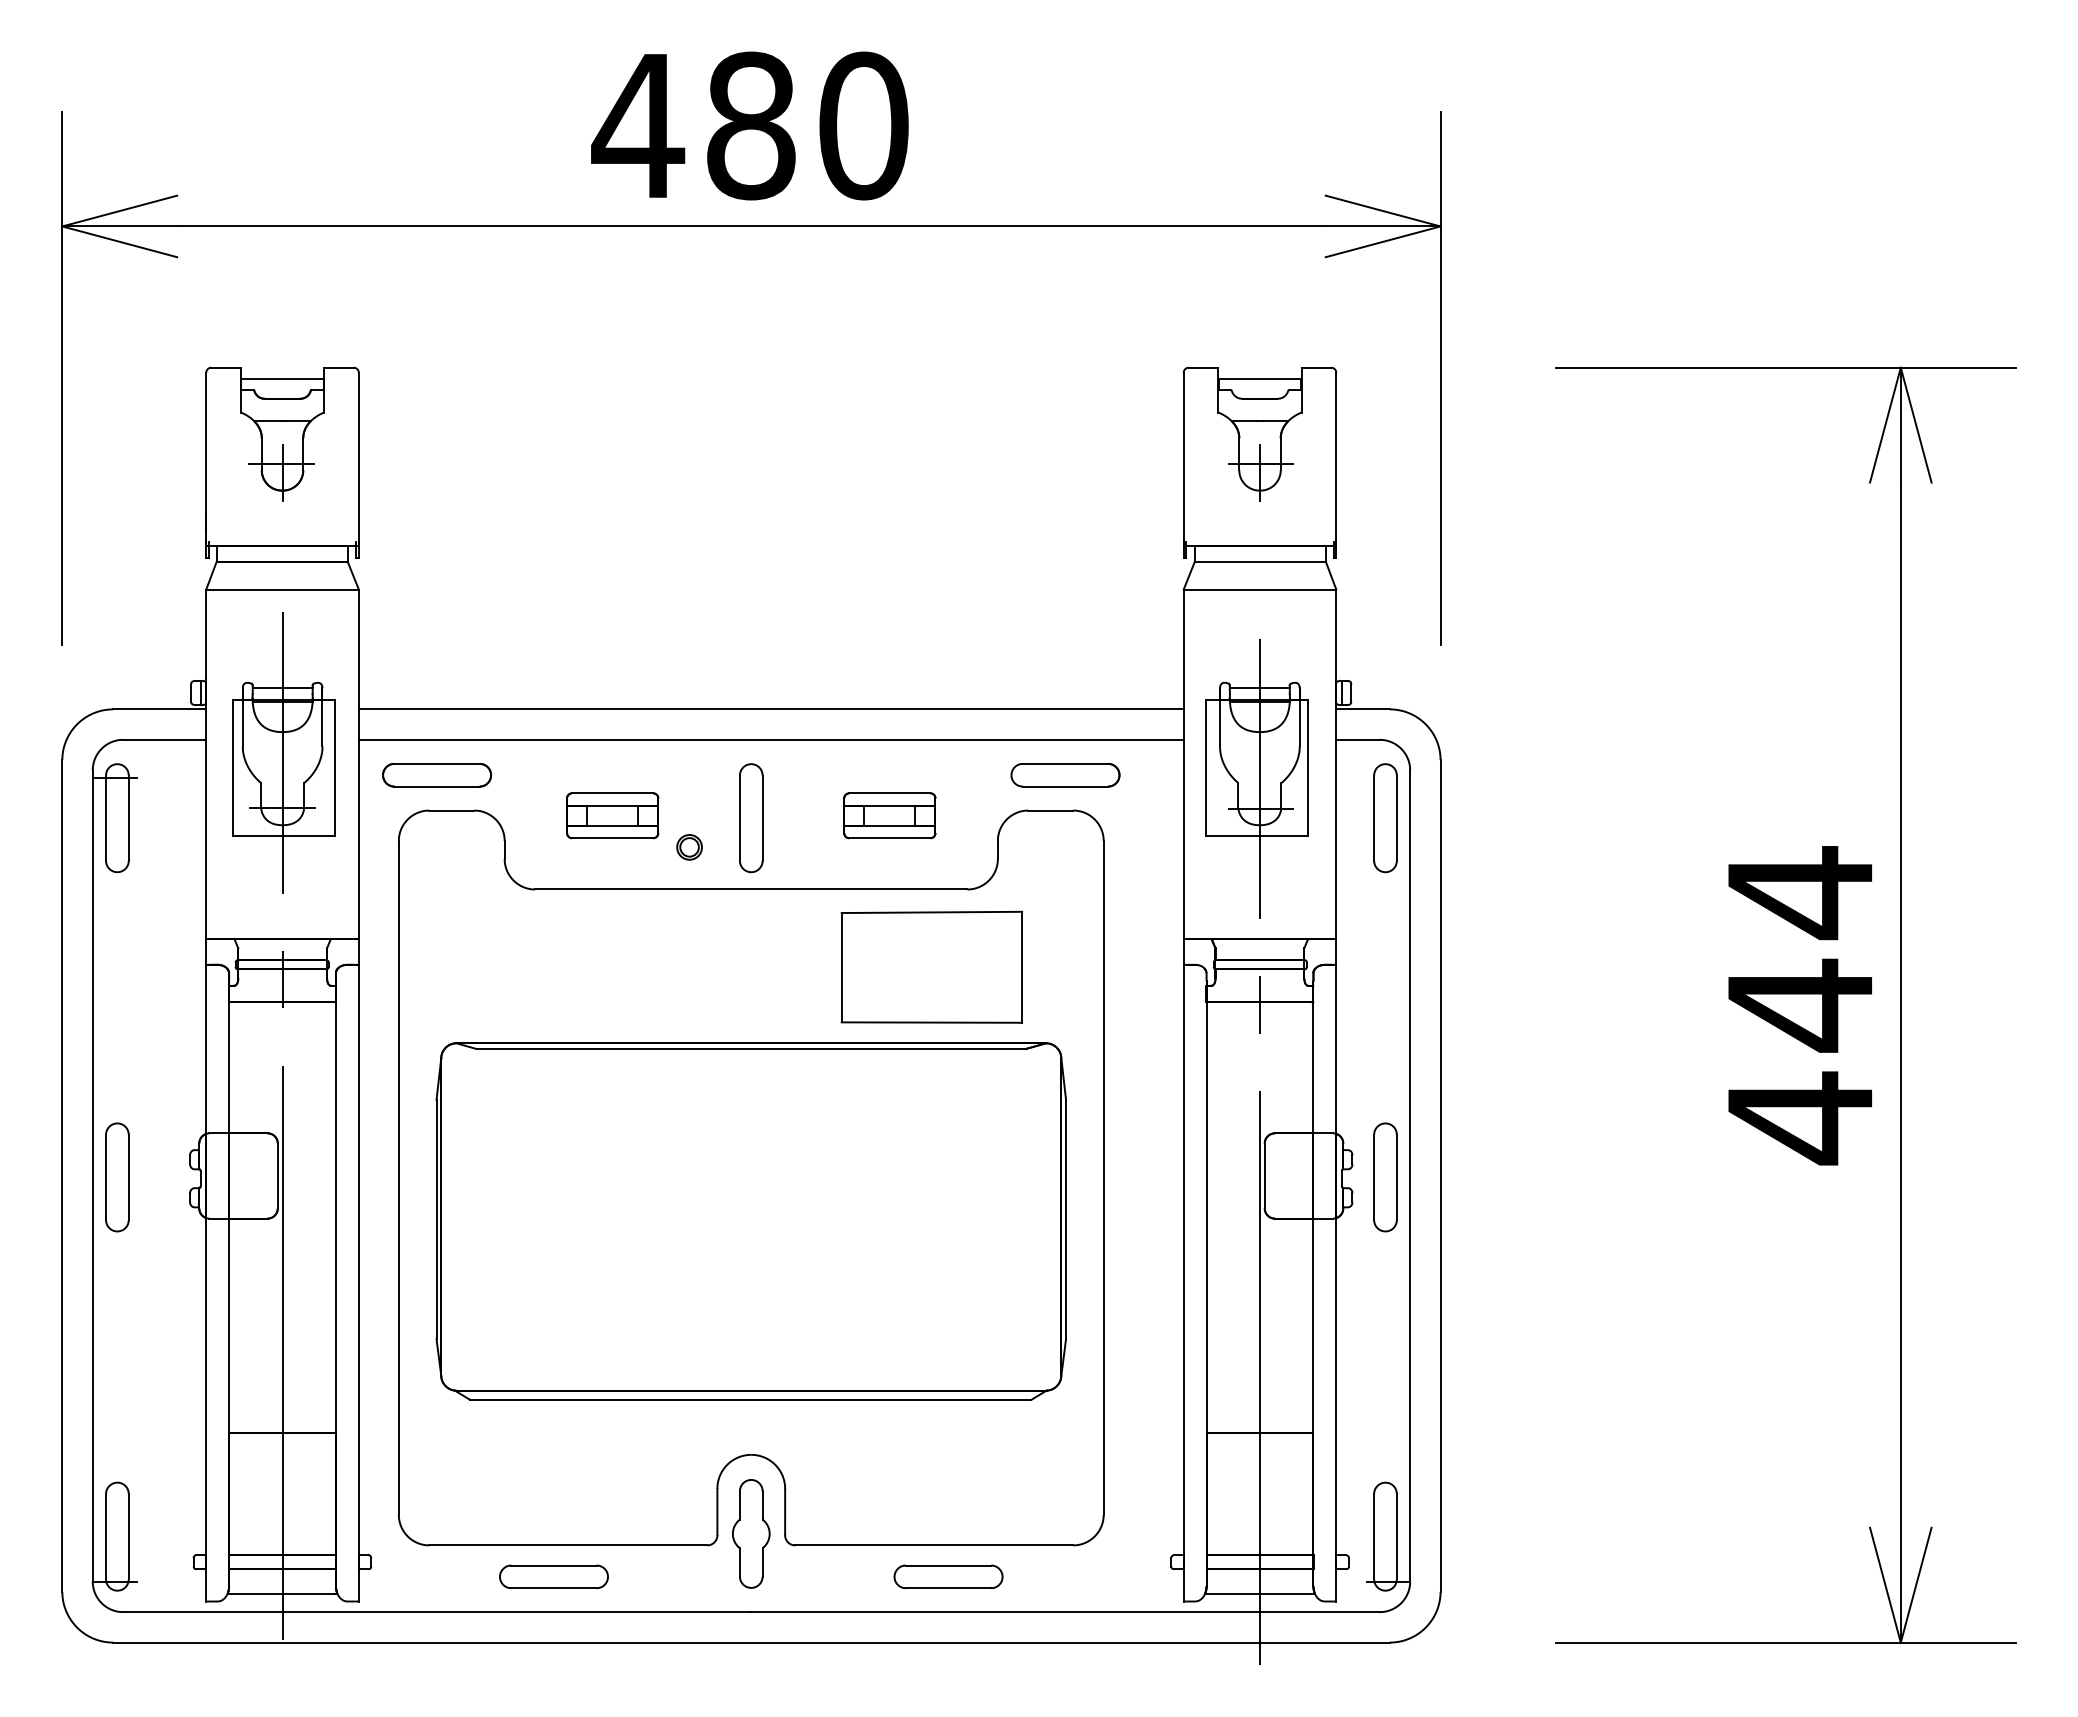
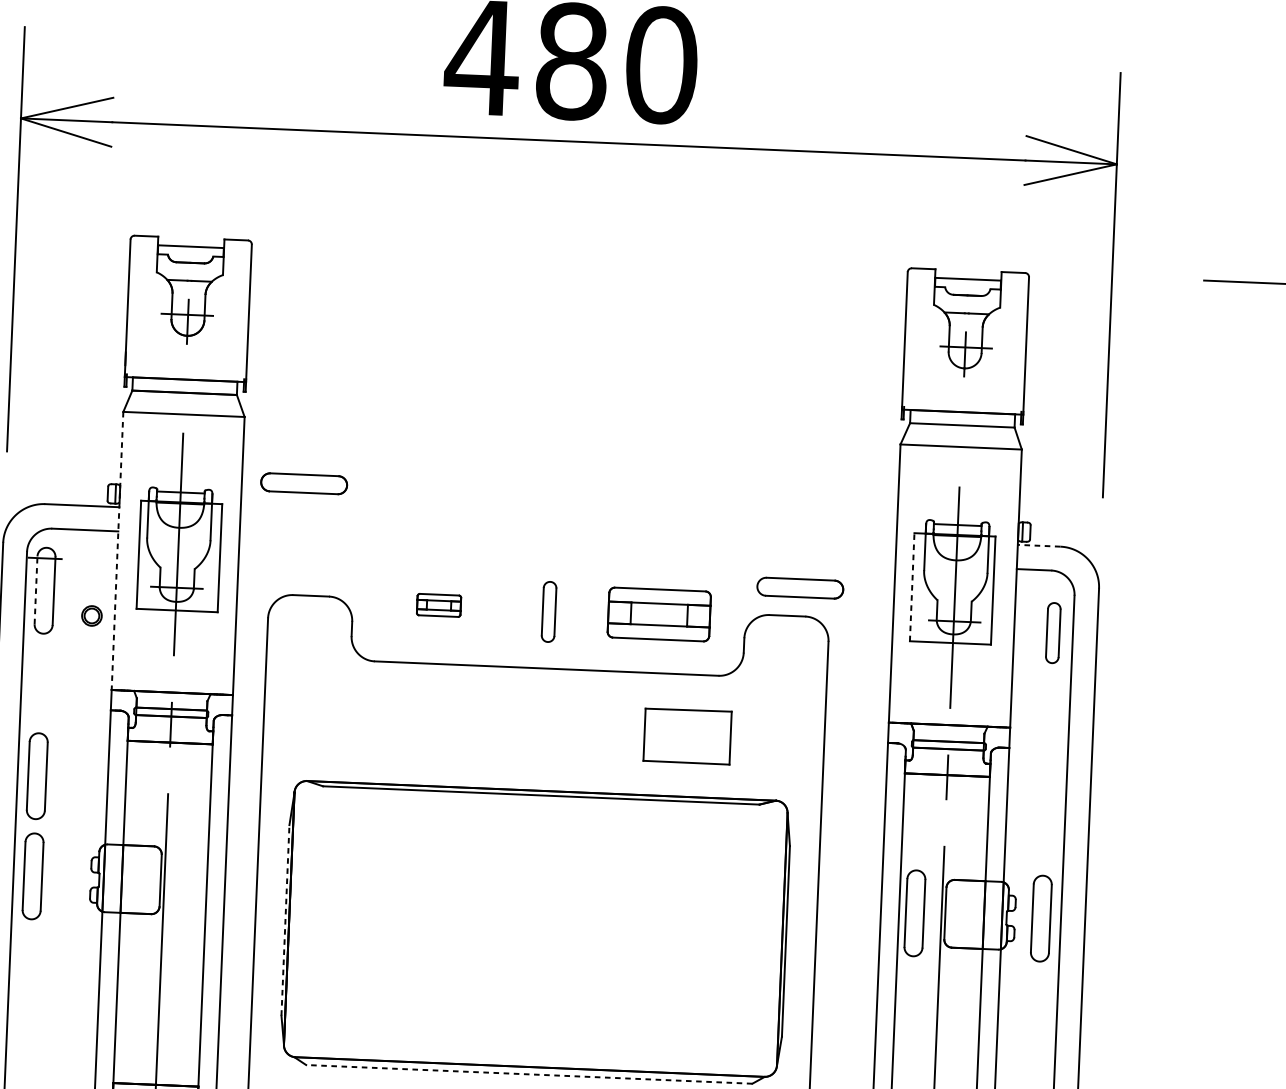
line: (770, 709) -> (567, 526), removed
line: (1363, 709) -> (1039, 545), solid -> dashed
line: (770, 739) -> (566, 549), removed
line: (206, 764) -> (117, 551), solid -> dashed
line: (1205, 768) -> (911, 587), solid -> dashed
part: (436, 775) -> (303, 483), moved
part: (612, 815) -> (438, 605), size x0.6
part: (889, 815) -> (659, 614), size x1.4
line: (106, 818) -> (36, 590), solid -> dashed
part: (751, 818) -> (549, 612), size x0.7
part: (1385, 818) -> (1053, 633), size x0.7
part: (689, 847) -> (91, 616), moved
part: (931, 966) -> (687, 735), size x0.6
part: (117, 1051) -> (37, 776), added
part: (1226, 1177) -> (914, 913), added
line: (436, 1219) -> (285, 920), solid -> dashed
line: (750, 1399) -> (529, 1074), solid -> dashed

